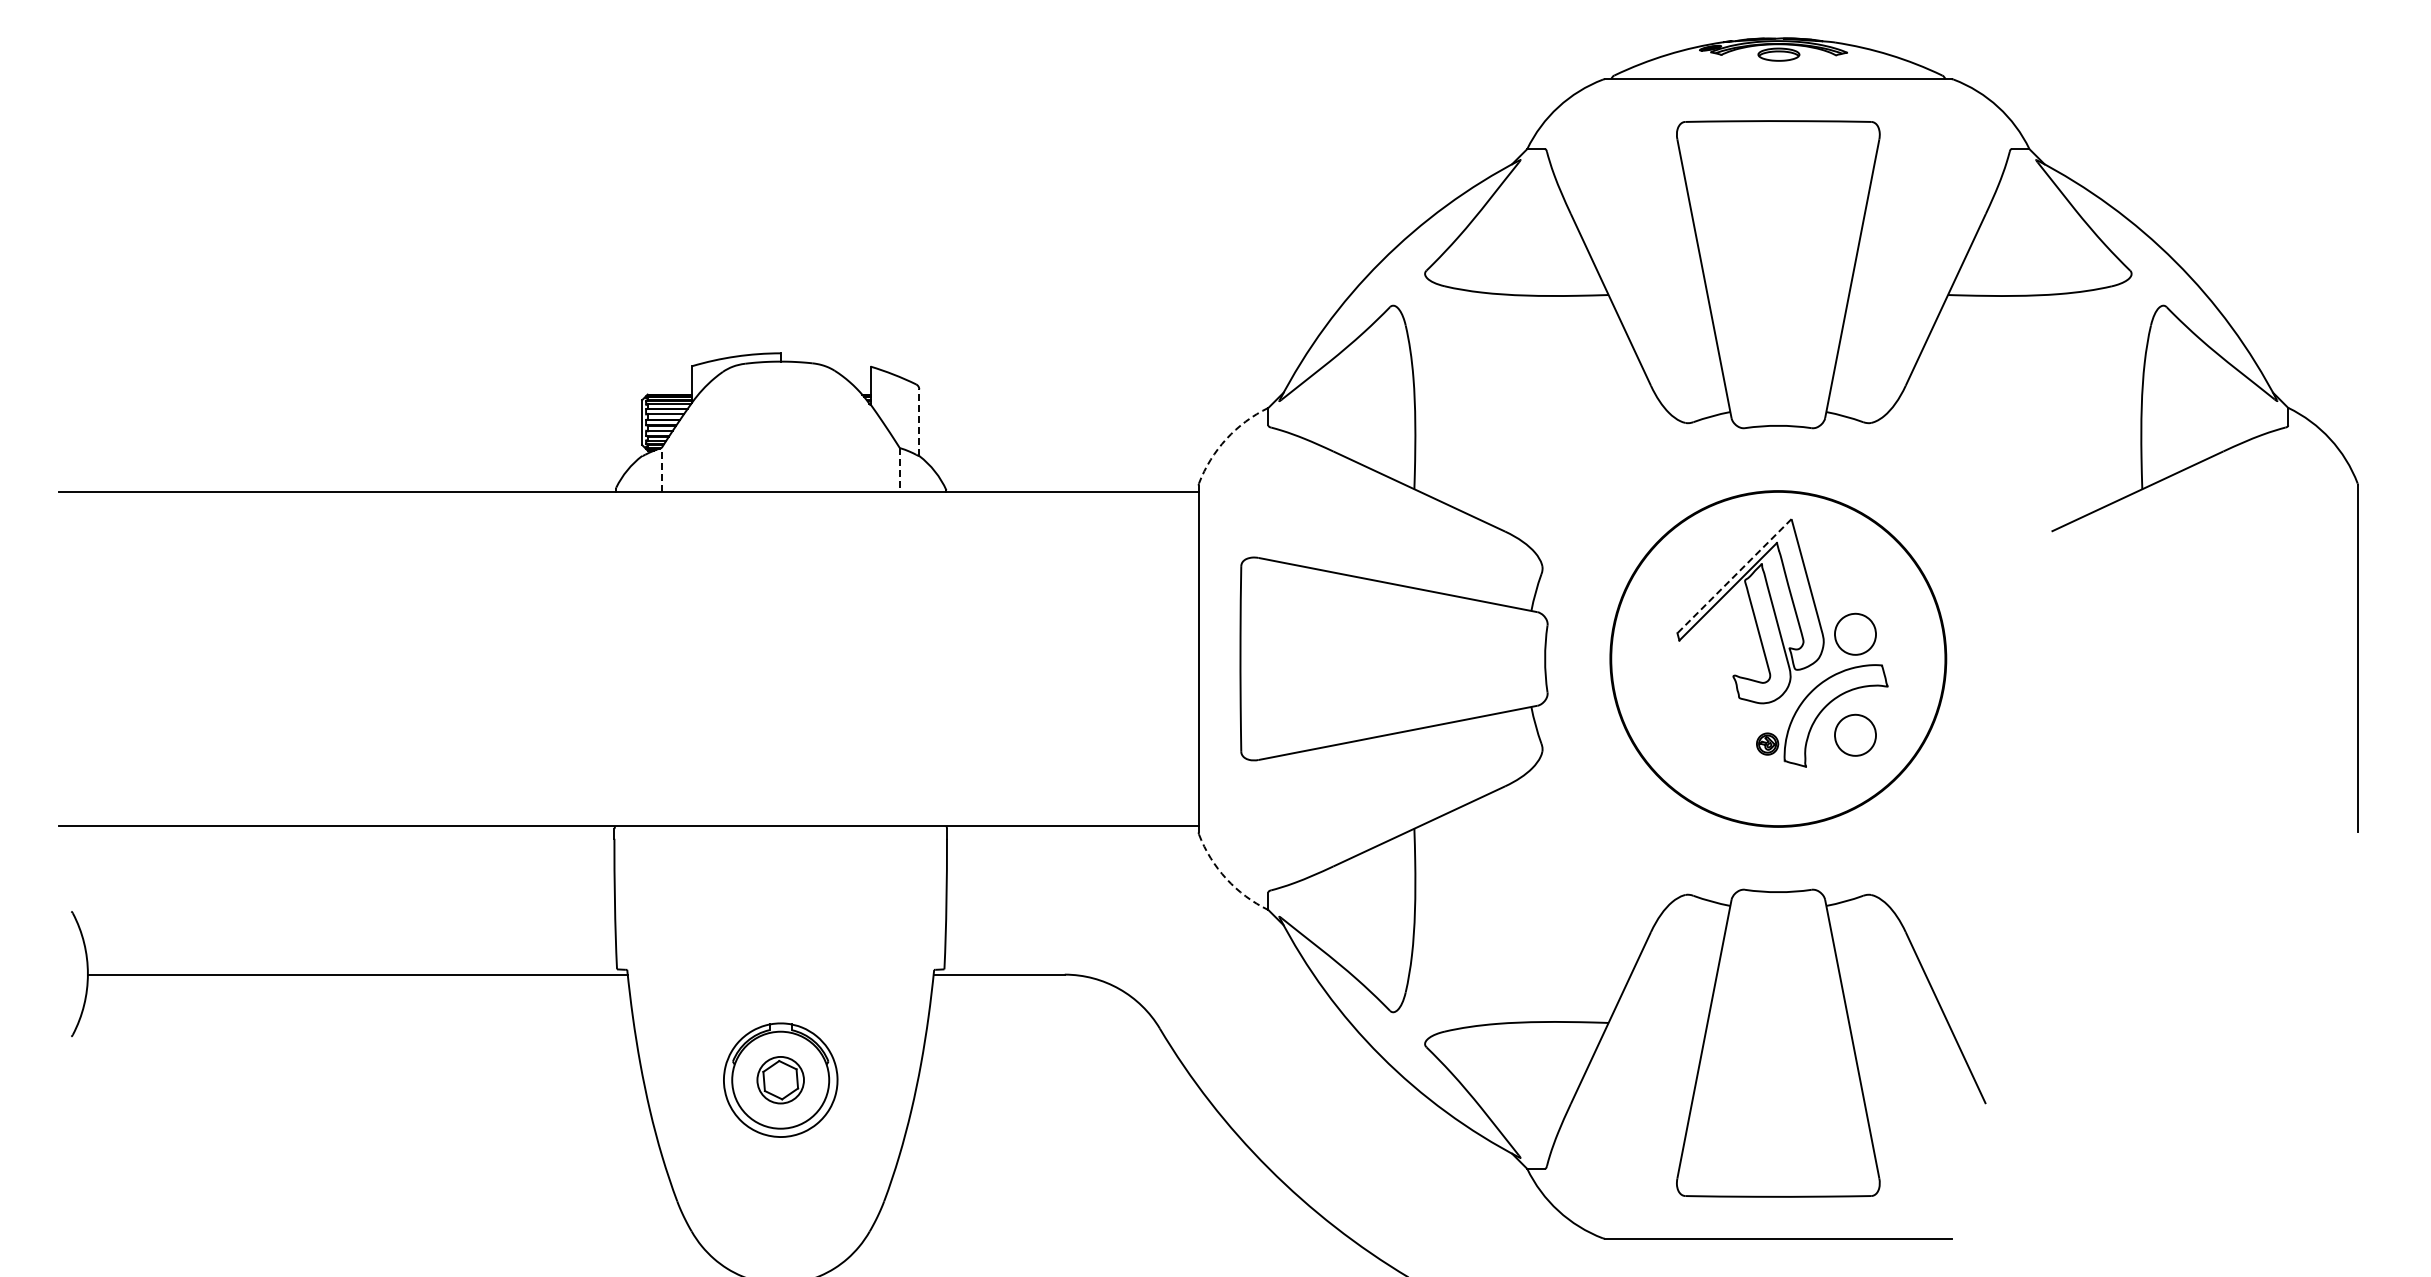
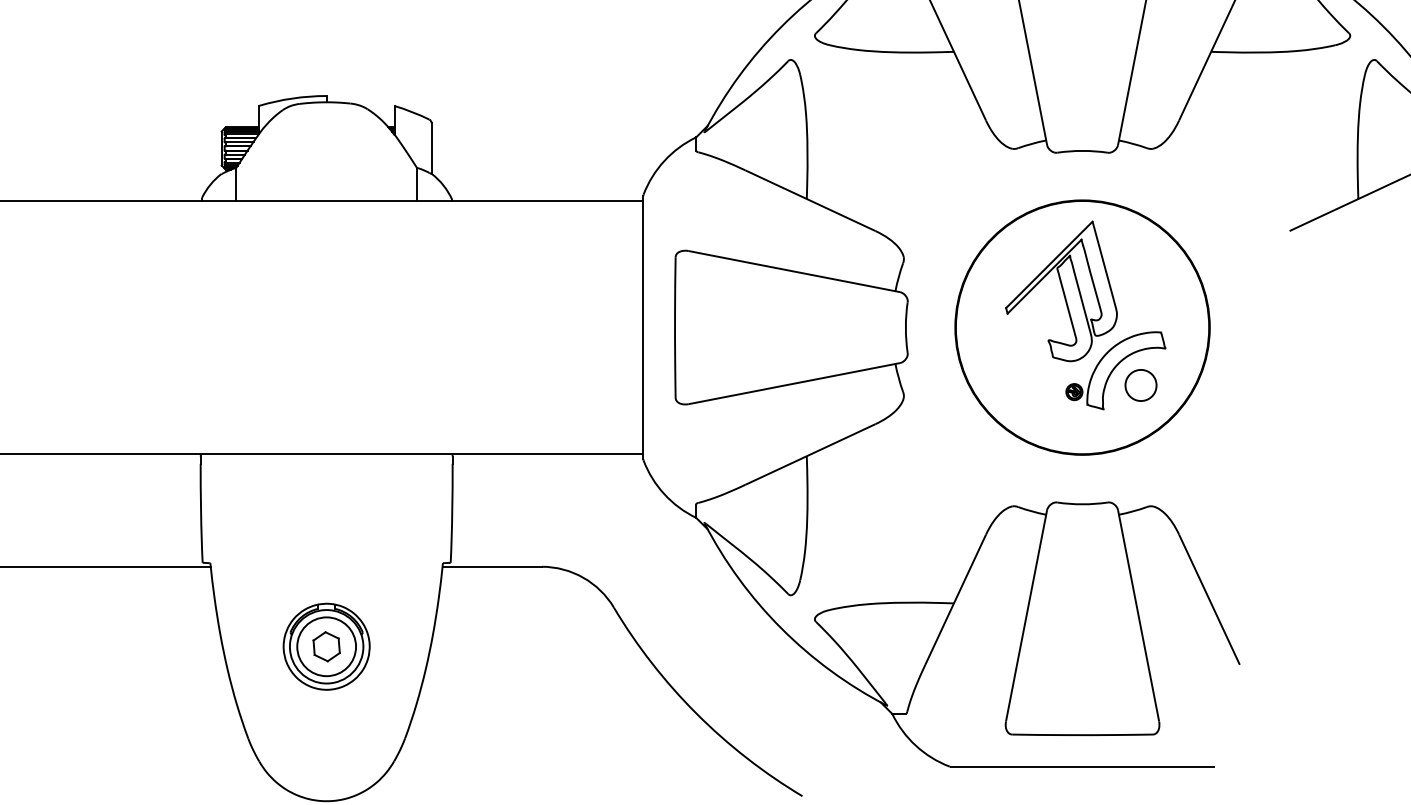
line: (919, 422) -> (431, 148), dashed -> solid
arc: (1226, 439) -> (664, 161), dashed -> solid
line: (661, 469) -> (236, 184), dashed -> solid
line: (899, 469) -> (416, 184), dashed -> solid
line: (1734, 576) -> (1049, 265), dashed -> solid
part: (1855, 633) -> (1141, 308), removed
arc: (1226, 878) -> (664, 493), dashed -> solid
circle: (780, 1080) -> (326, 647), size x1.67

